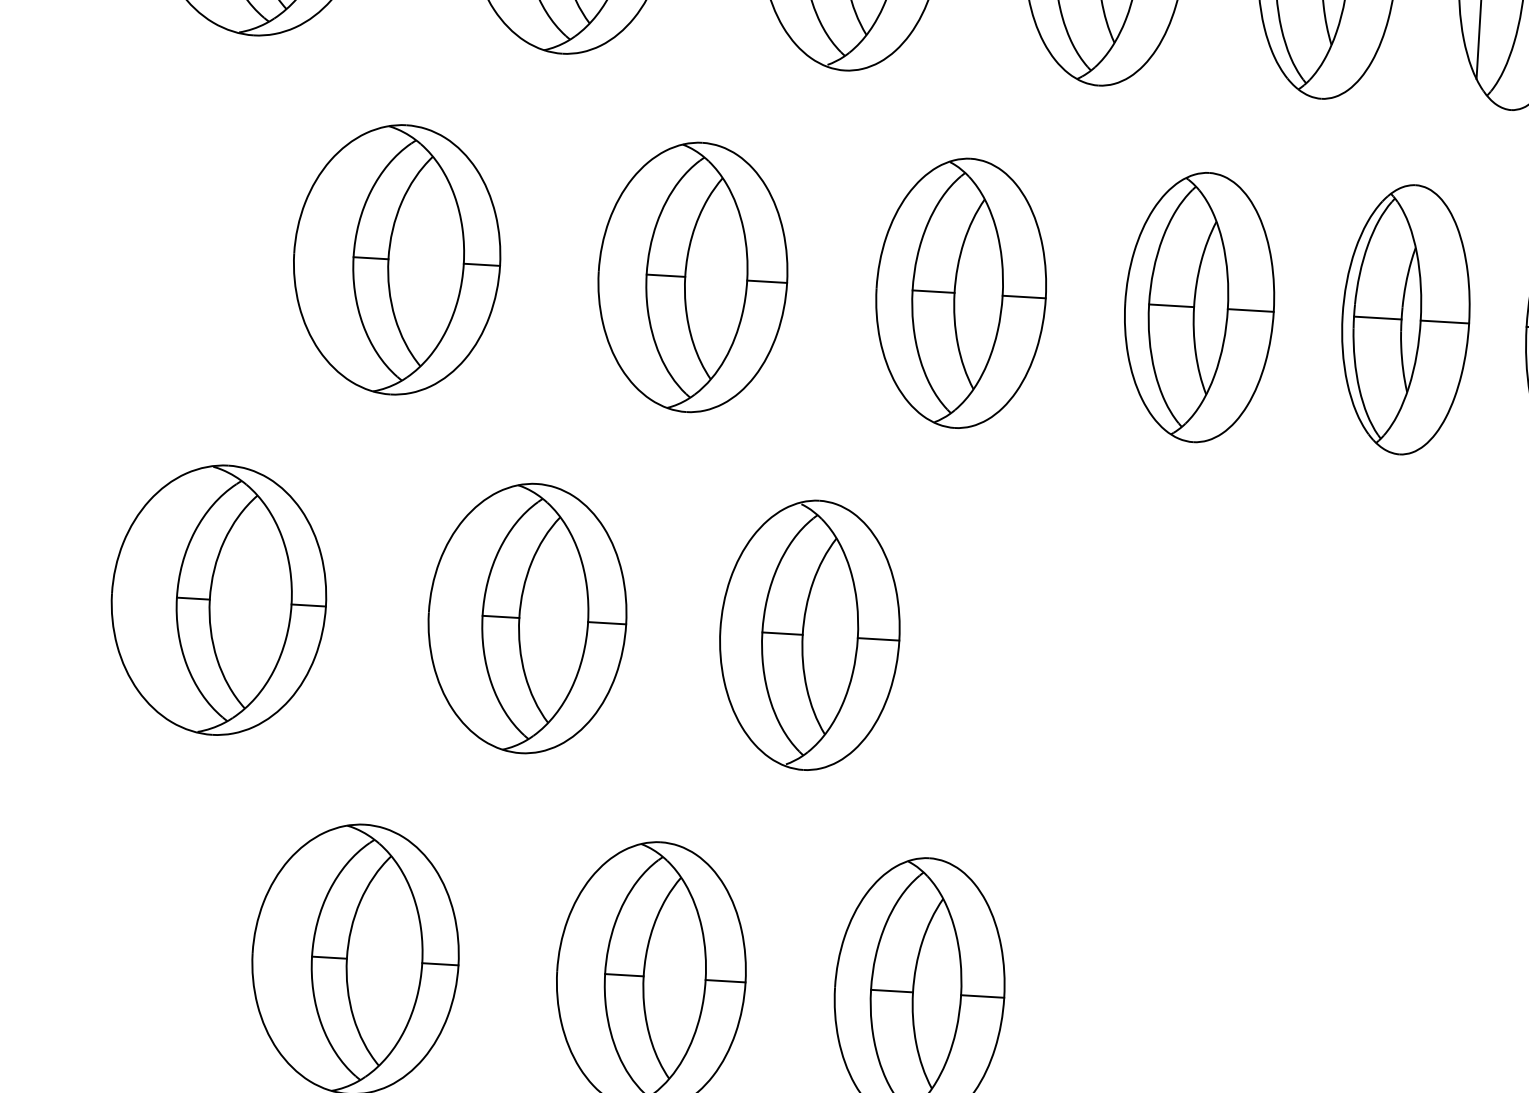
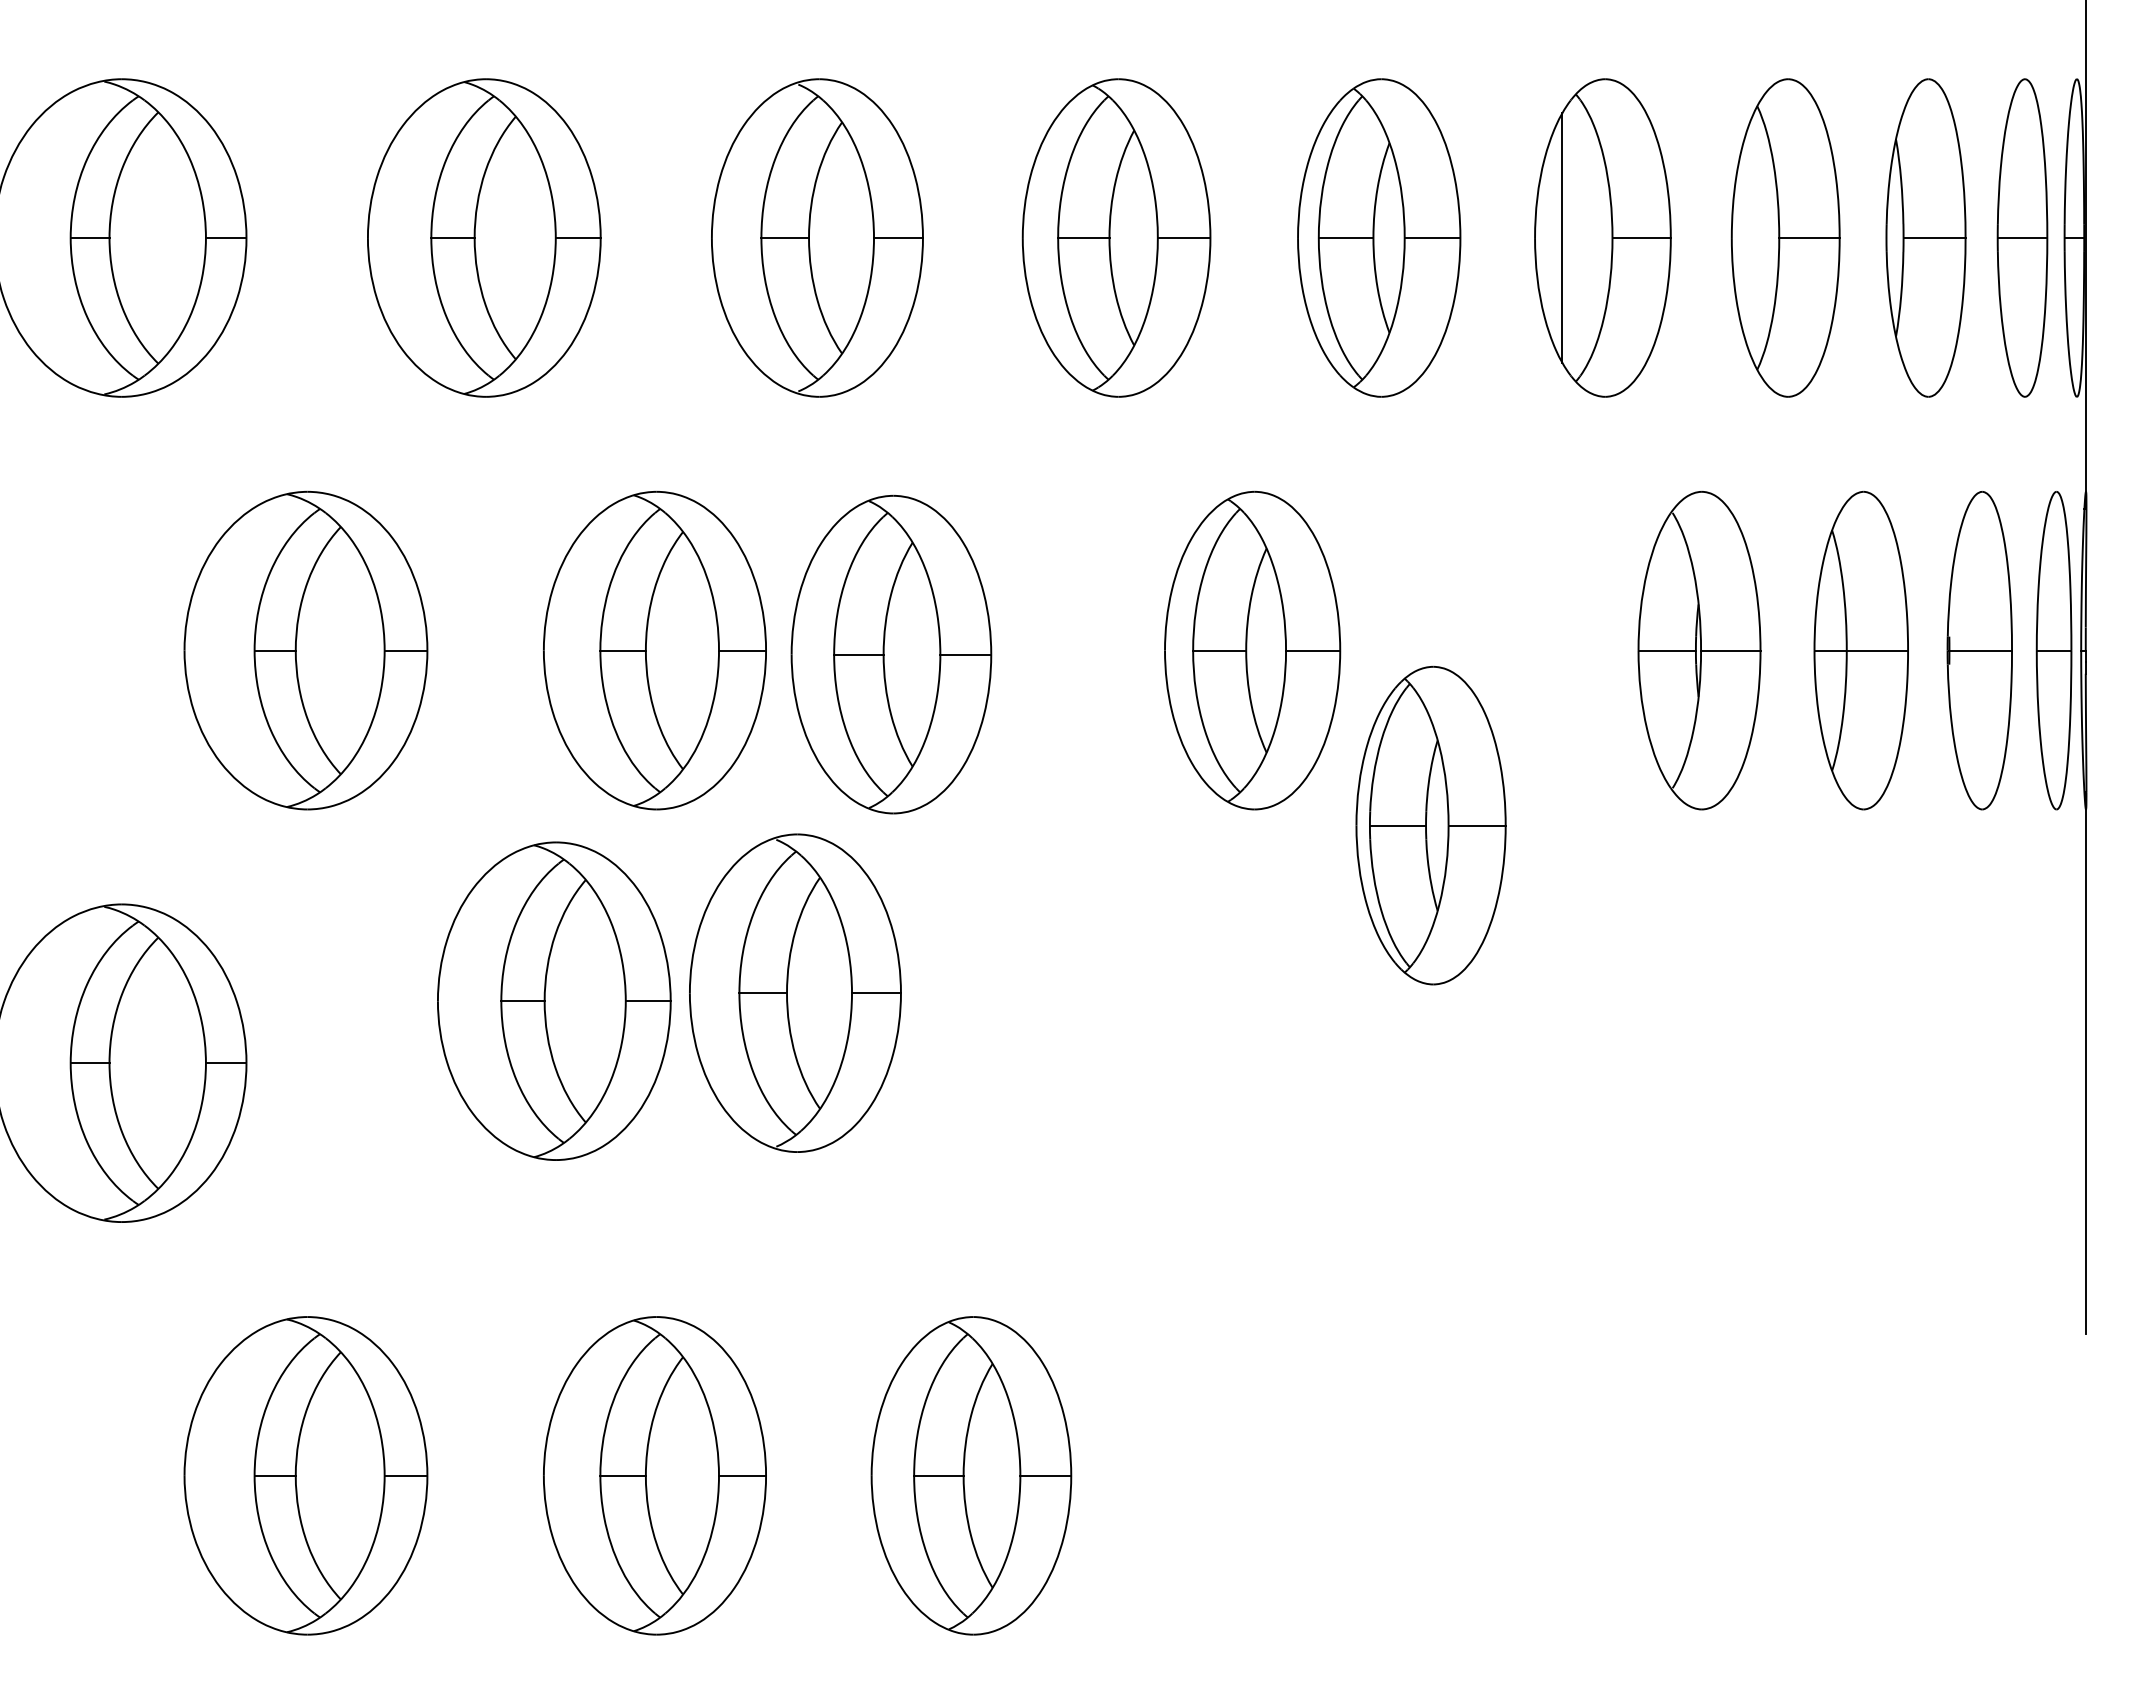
part: (961, 293) -> (891, 654), moved
part: (1405, 319) -> (1430, 825), moved
part: (527, 617) -> (554, 1000), moved
part: (809, 634) -> (795, 992), moved

